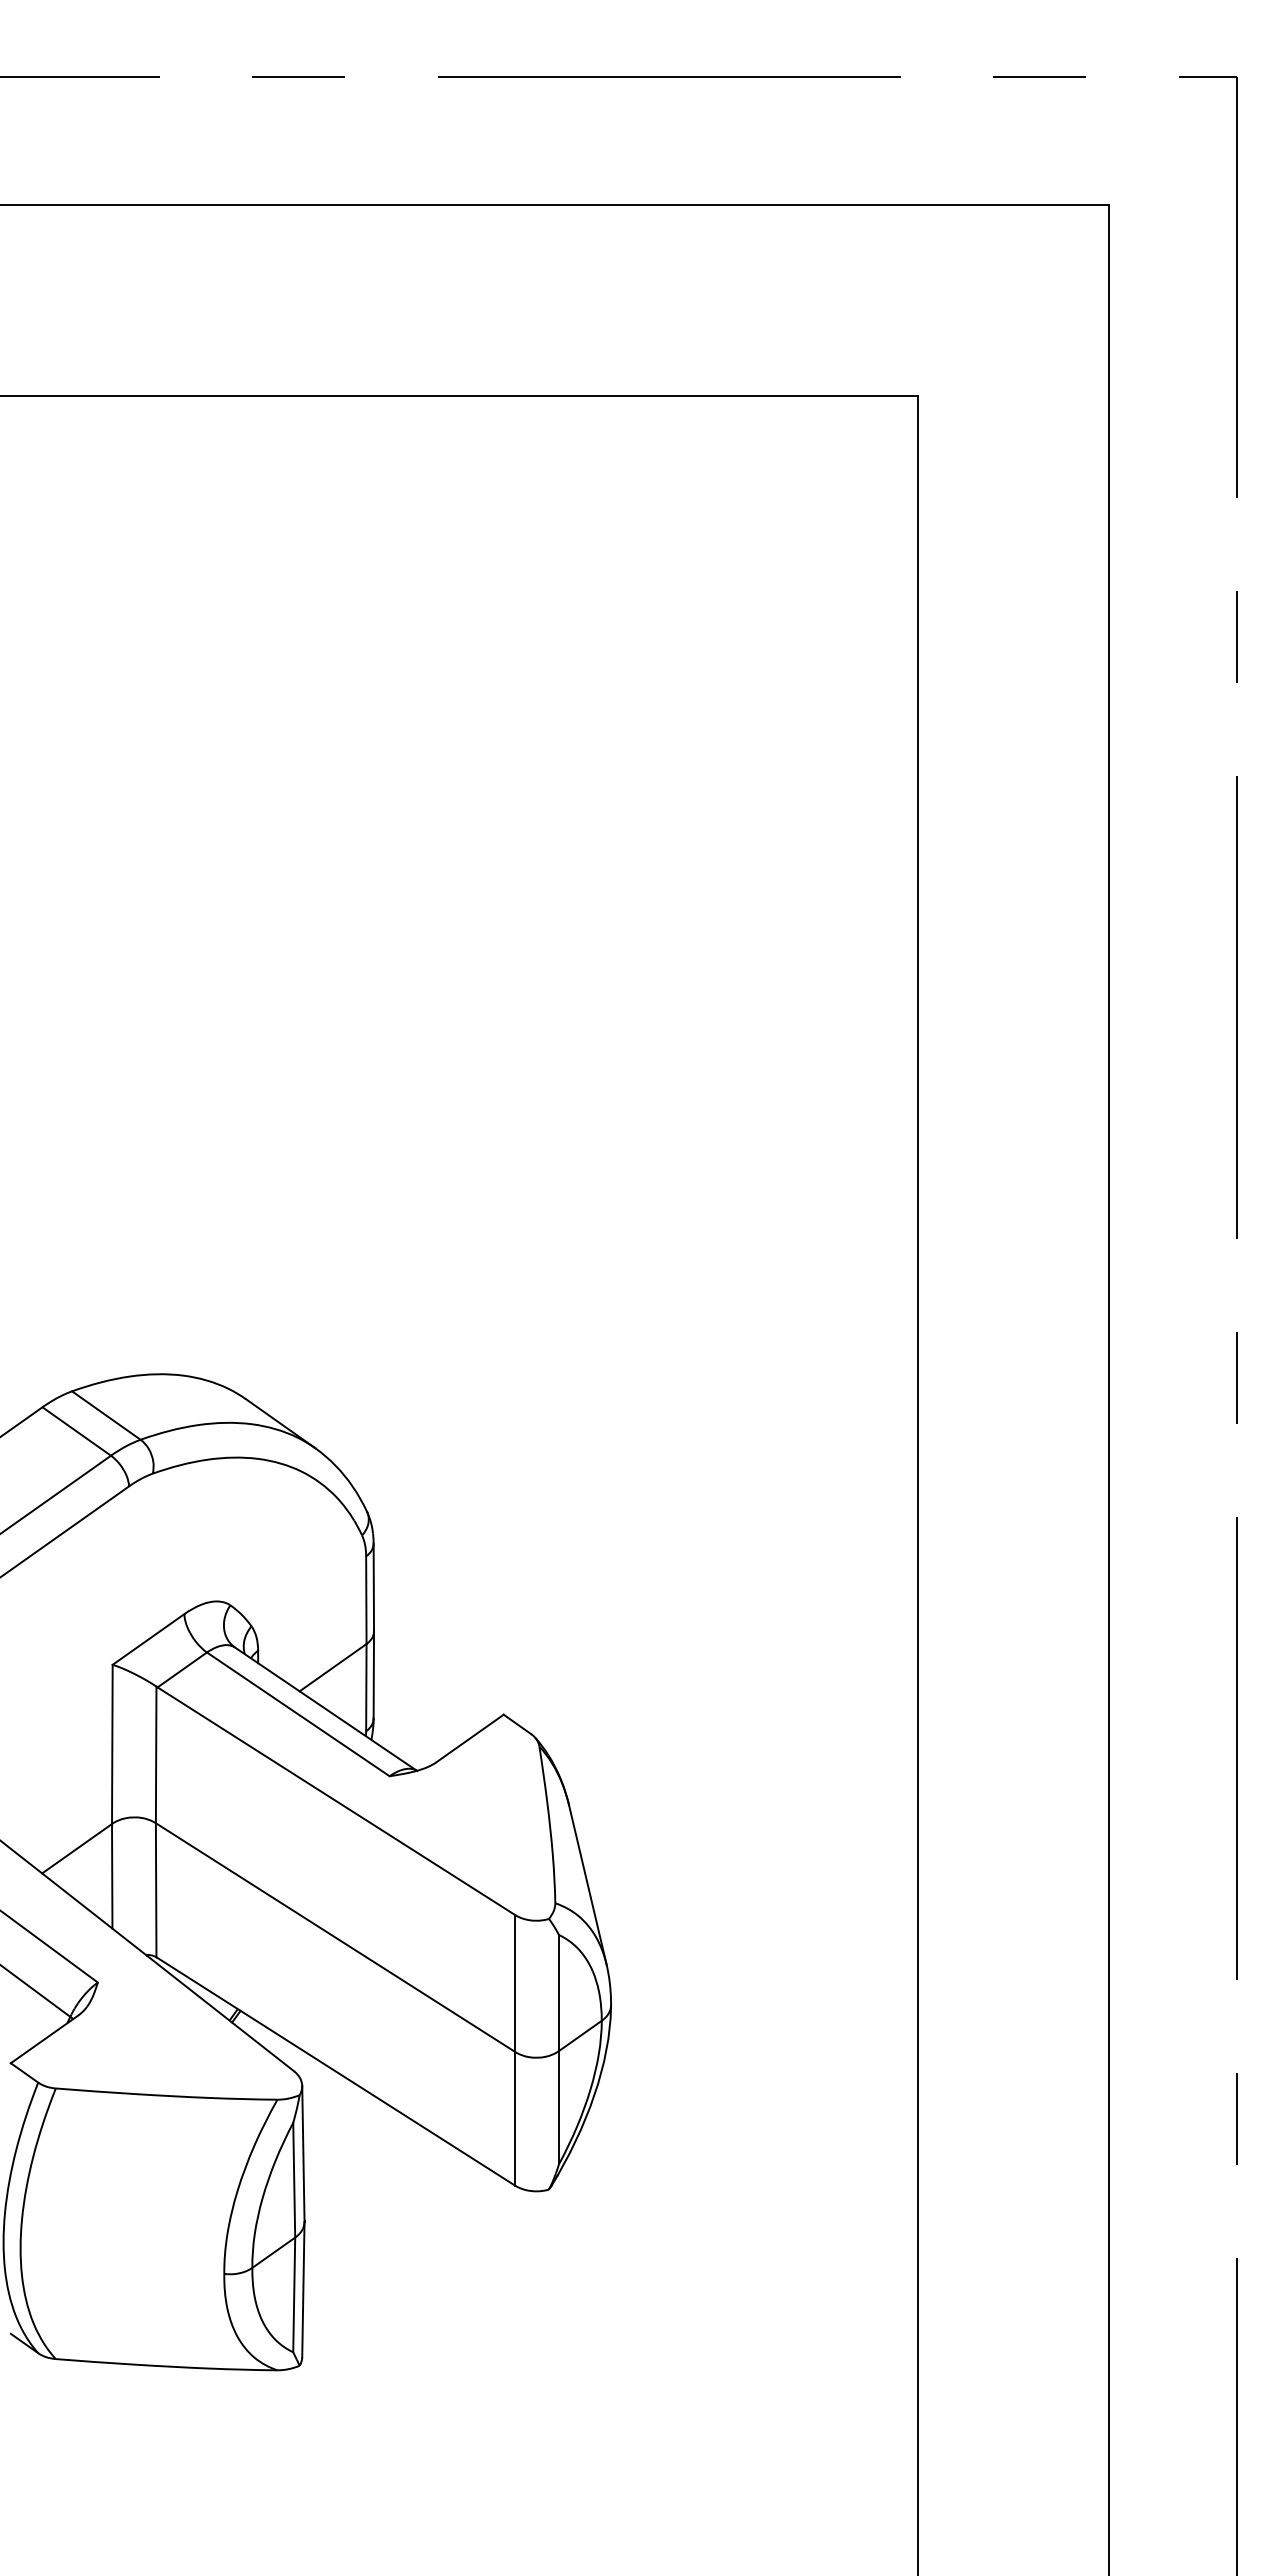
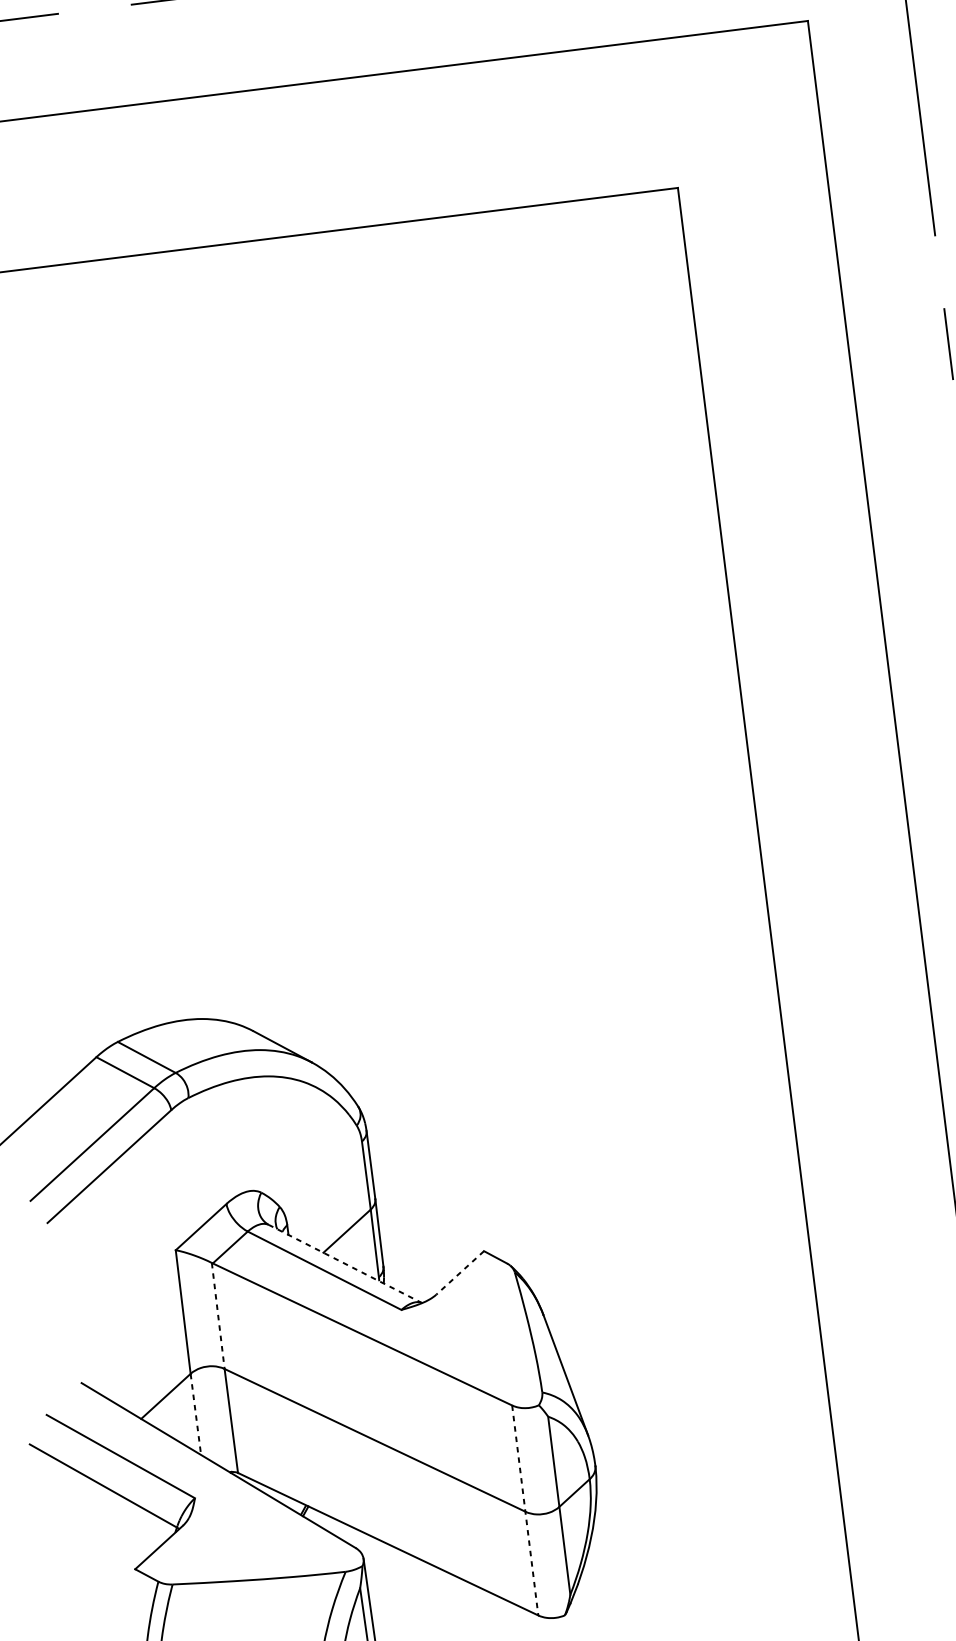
line: (325, 1708) -> (345, 1263), solid -> dashed
line: (469, 1738) -> (459, 1272), solid -> dashed
line: (156, 1755) -> (218, 1316), solid -> dashed
line: (112, 1876) -> (196, 1414), solid -> dashed
line: (515, 2050) -> (525, 1510), solid -> dashed

